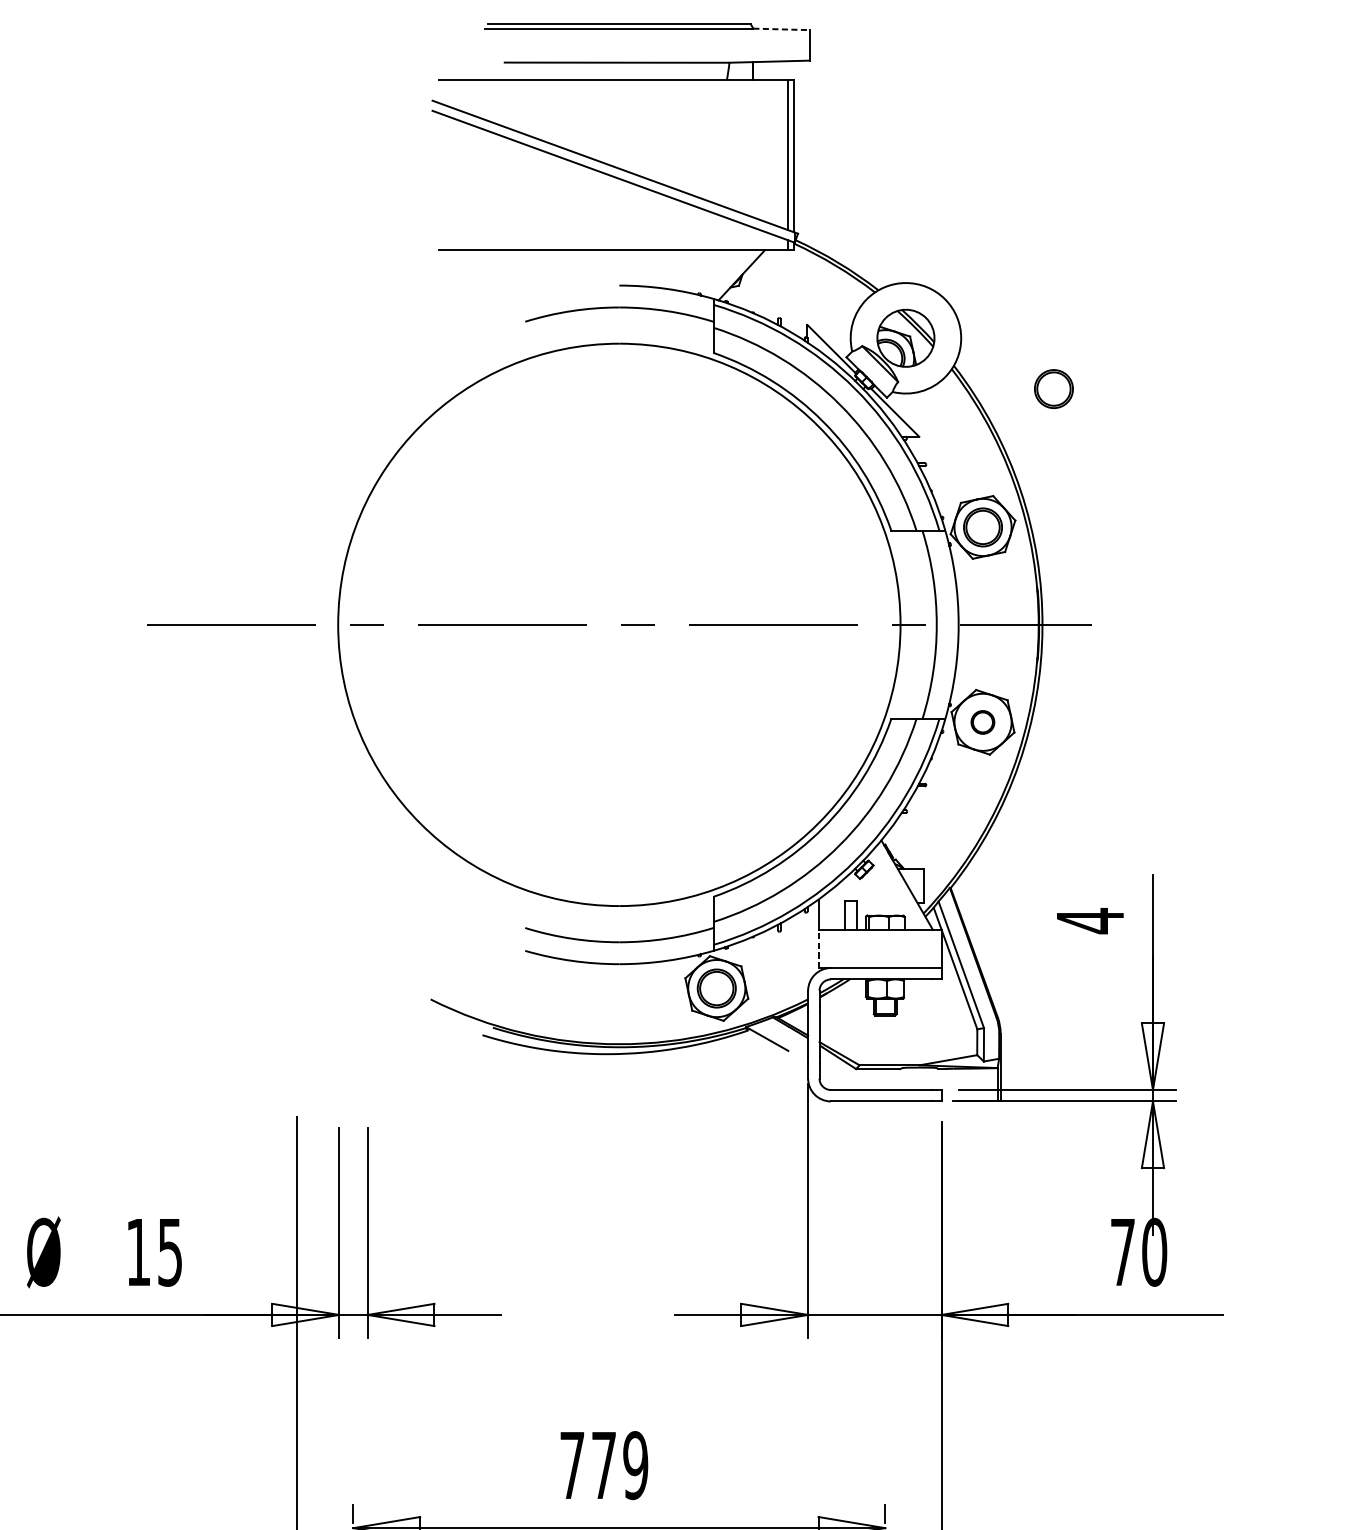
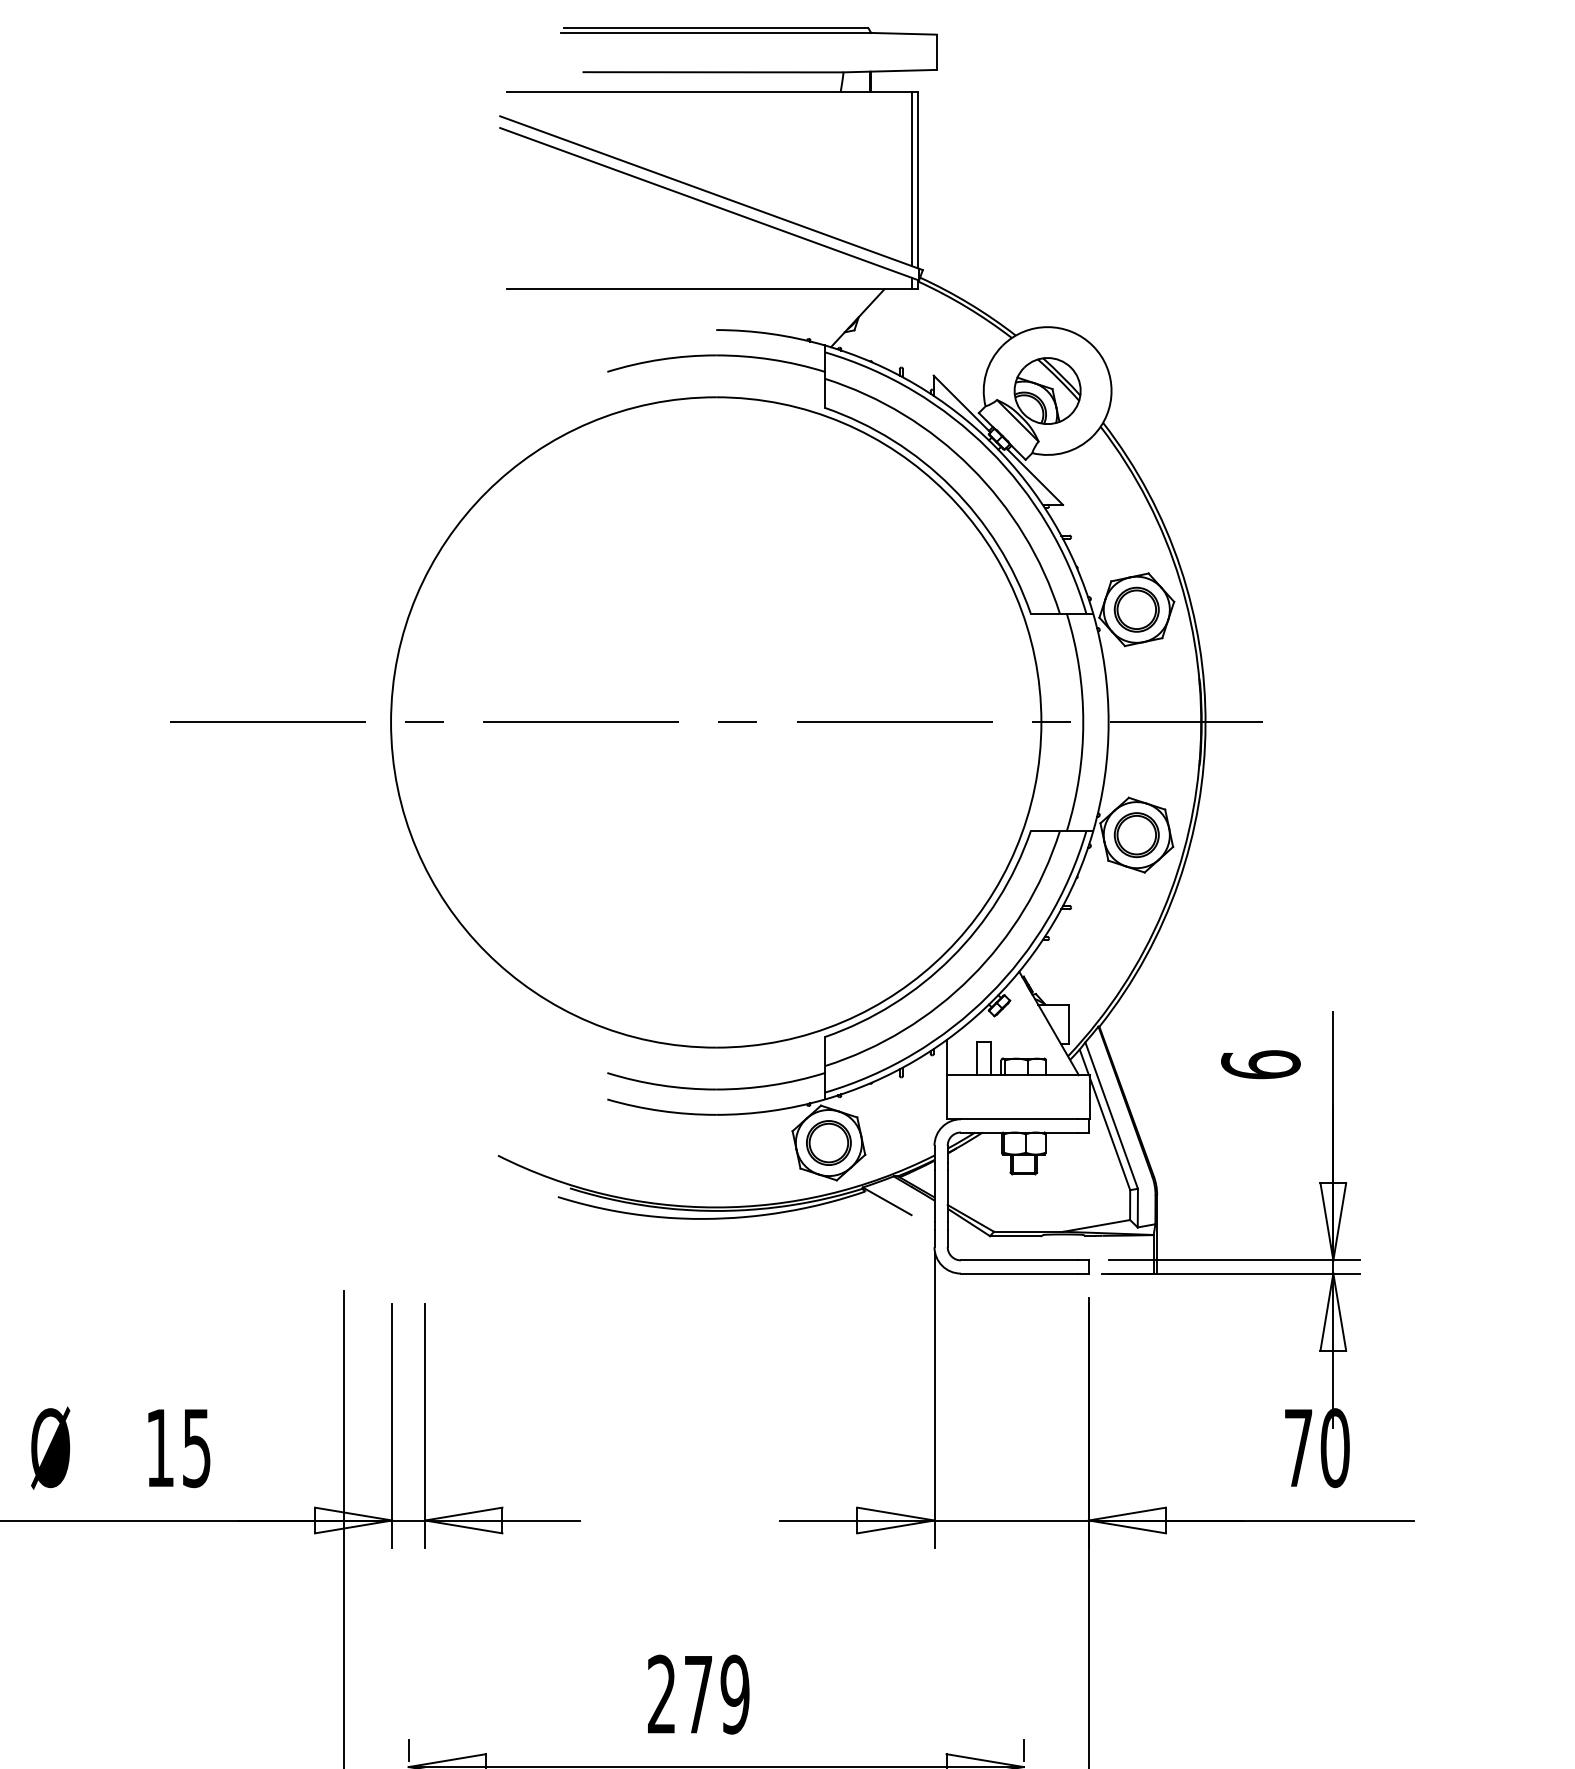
line: (781, 29) -> (903, 33), dashed -> solid
part: (1053, 388) -> (1218, 449), removed
part: (982, 722) -> (1136, 835), size x1.67
text: (1090, 920) -> (1260, 1064), 4 -> 6
line: (818, 948) -> (946, 1096), dashed -> solid
text: (572, 1464) -> (661, 1693), 779 -> 279

